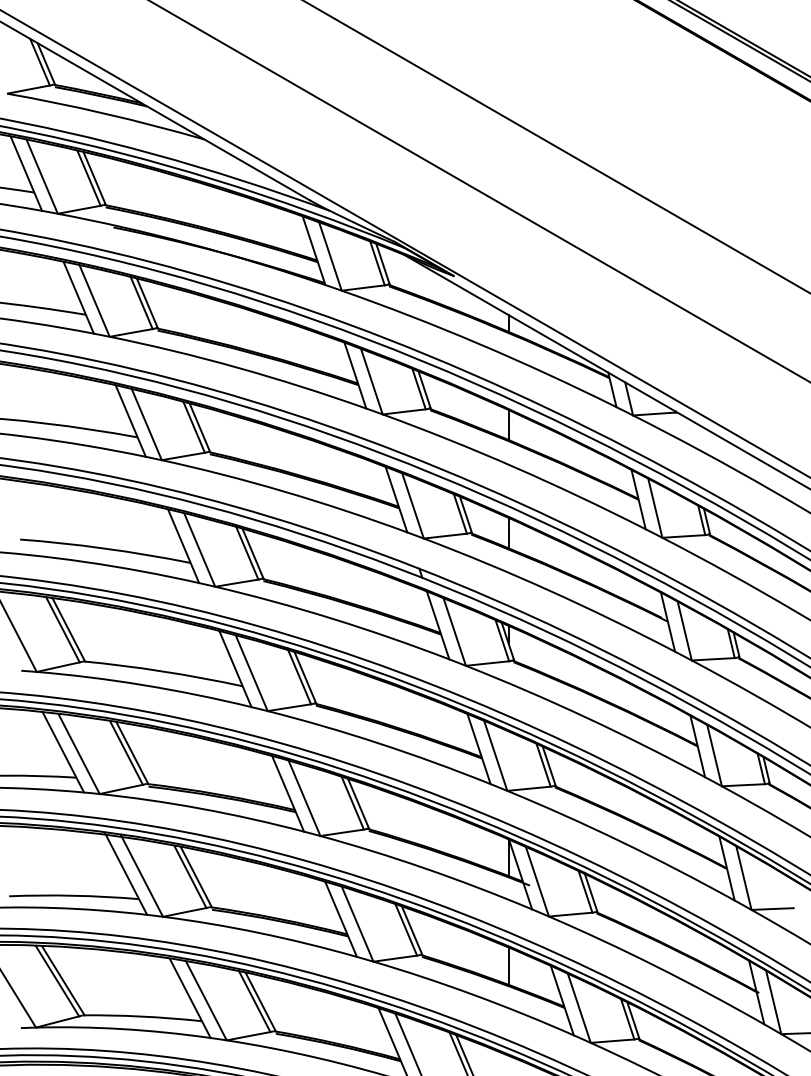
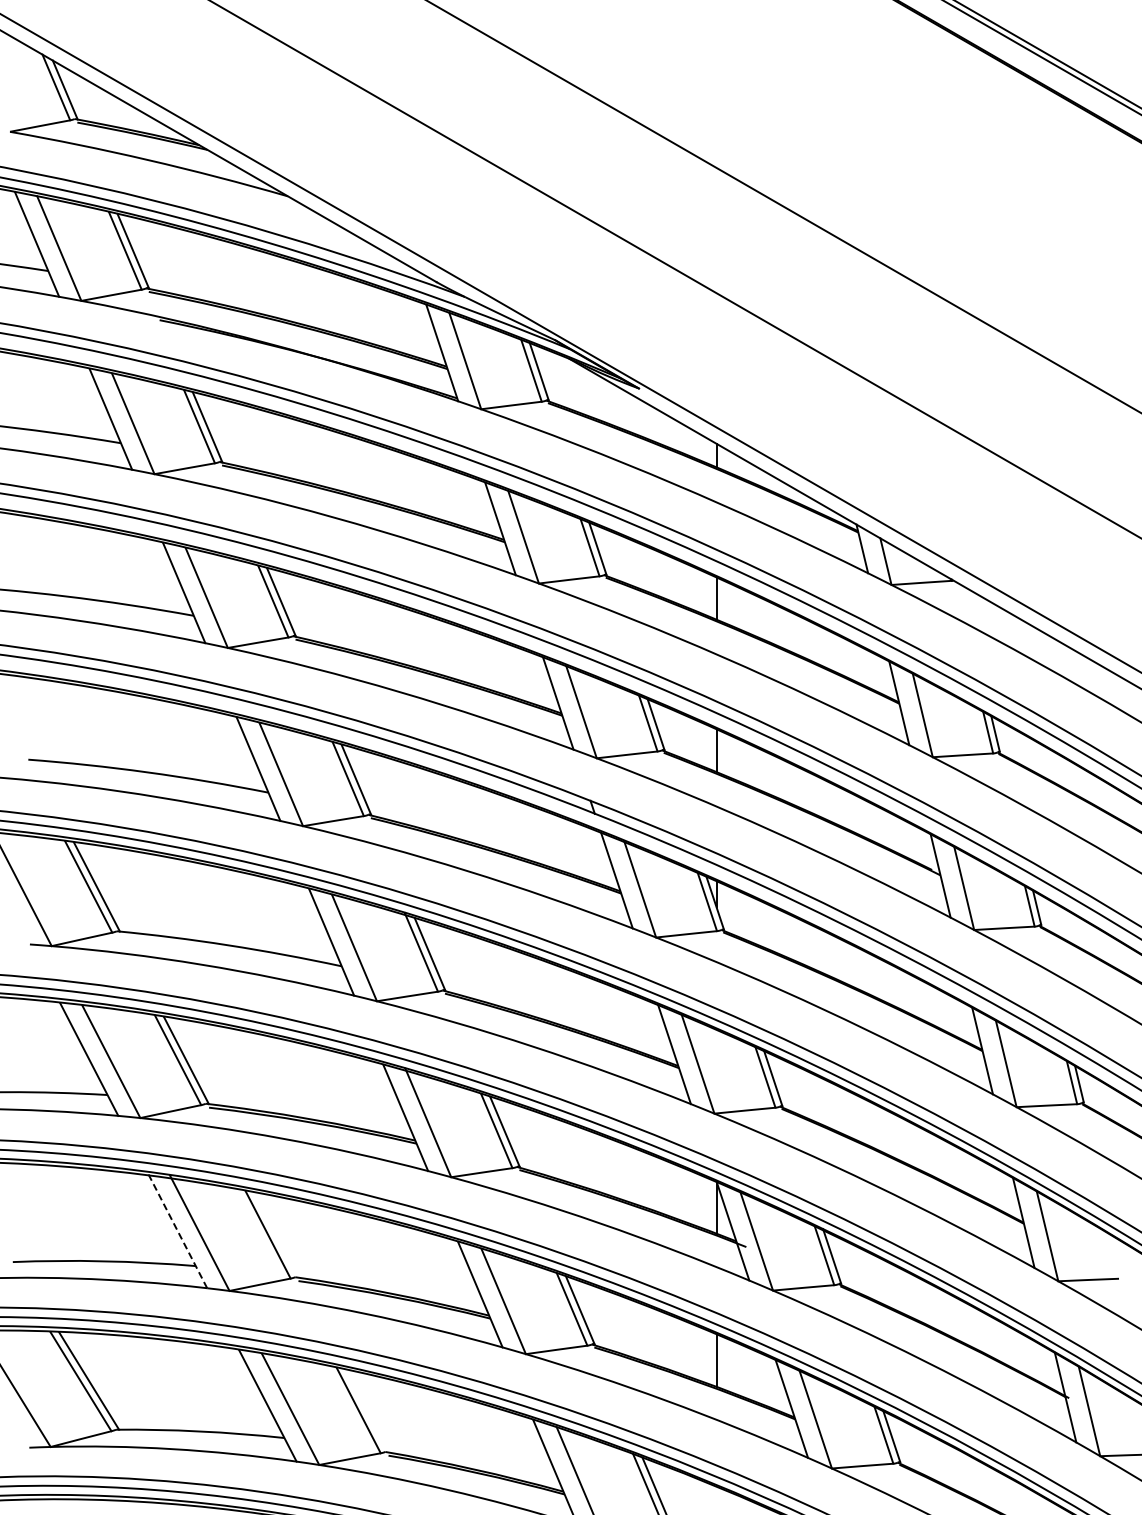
line: (126, 873) -> (177, 1229), solid -> dashed
line: (196, 876) -> (276, 1234), removed
line: (260, 1001) -> (366, 1410), removed

